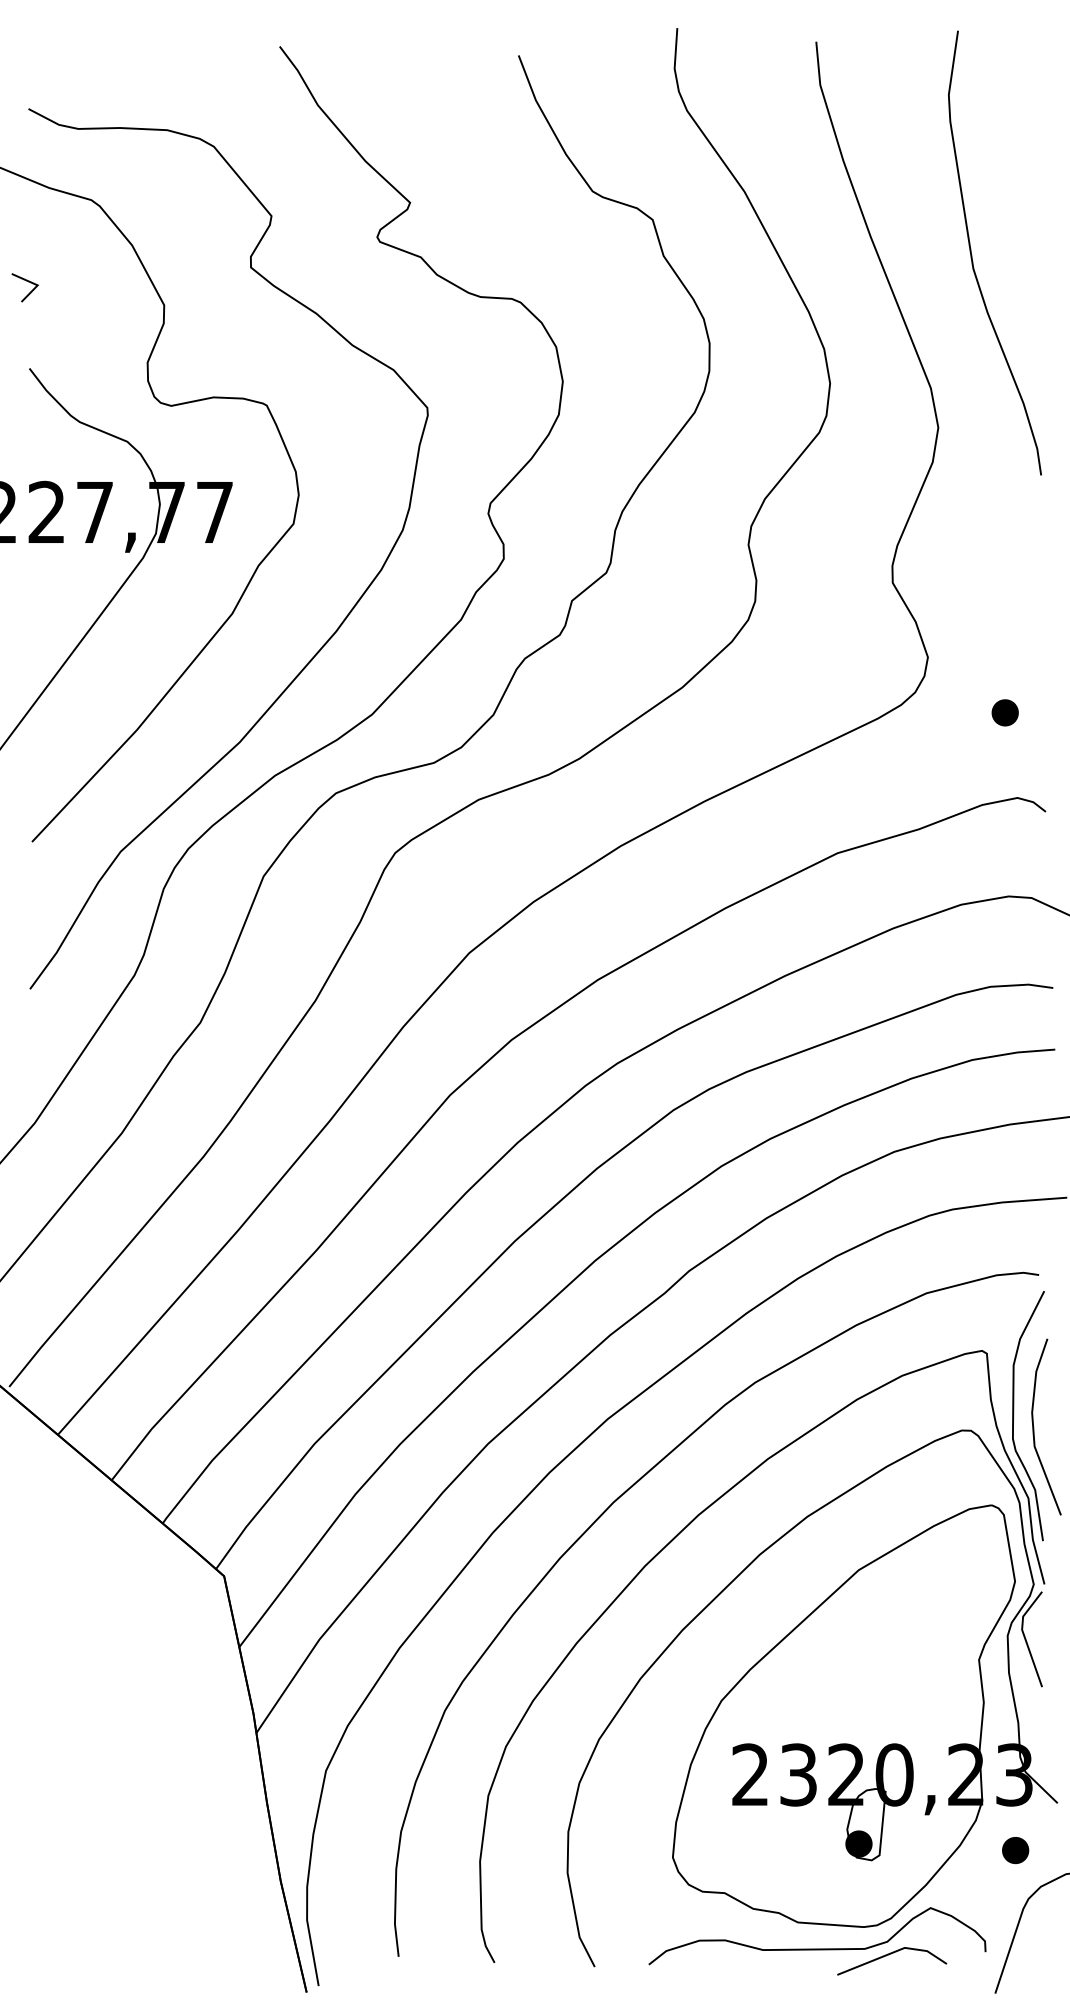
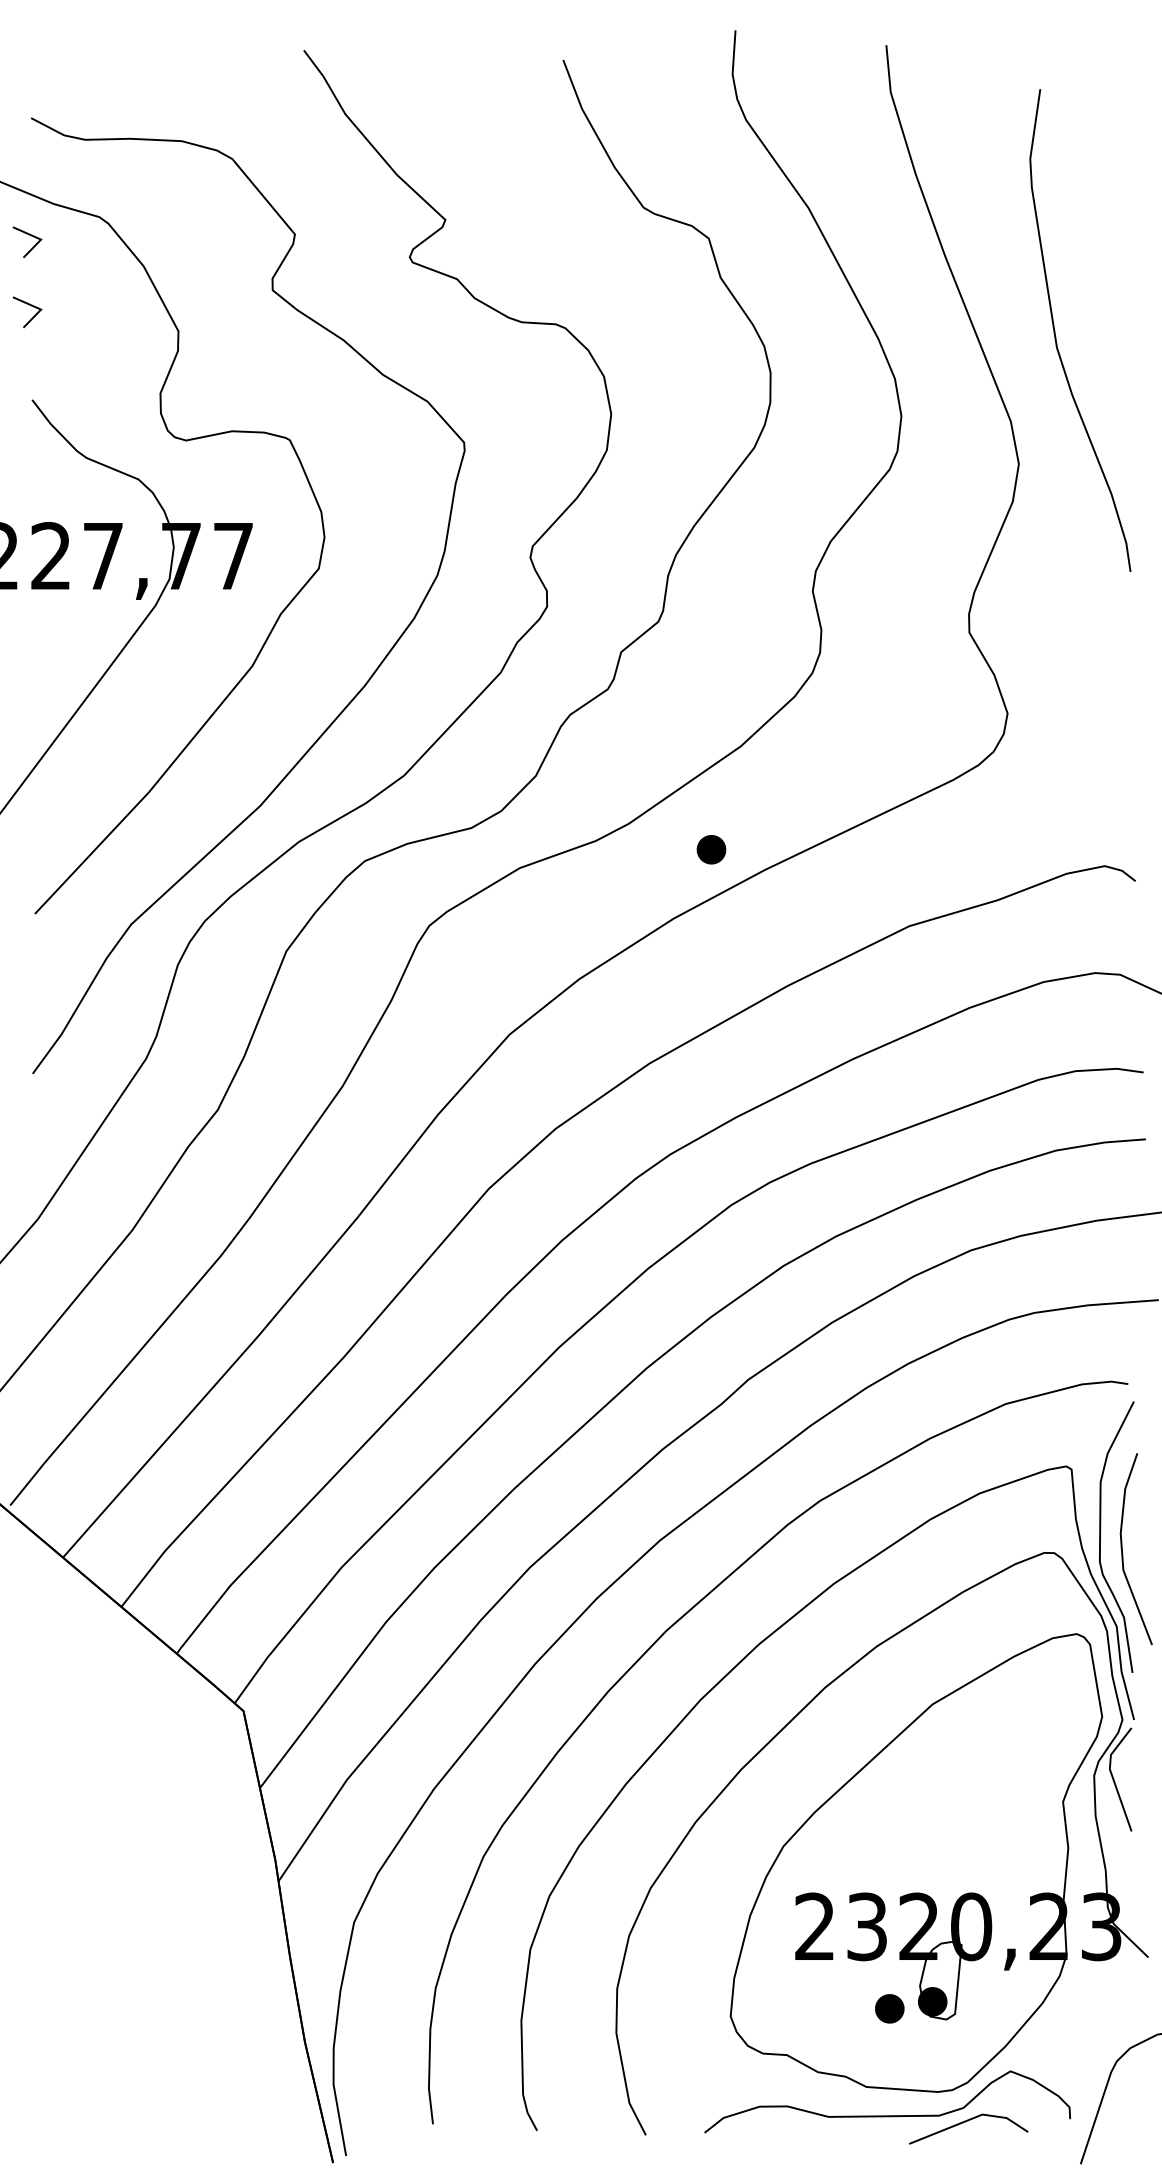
line: (26, 217) -> (28, 235), added
curve: (972, 258) -> (1056, 336), moved
part: (1005, 712) -> (711, 849), moved
part: (1015, 1850) -> (889, 2008), moved

